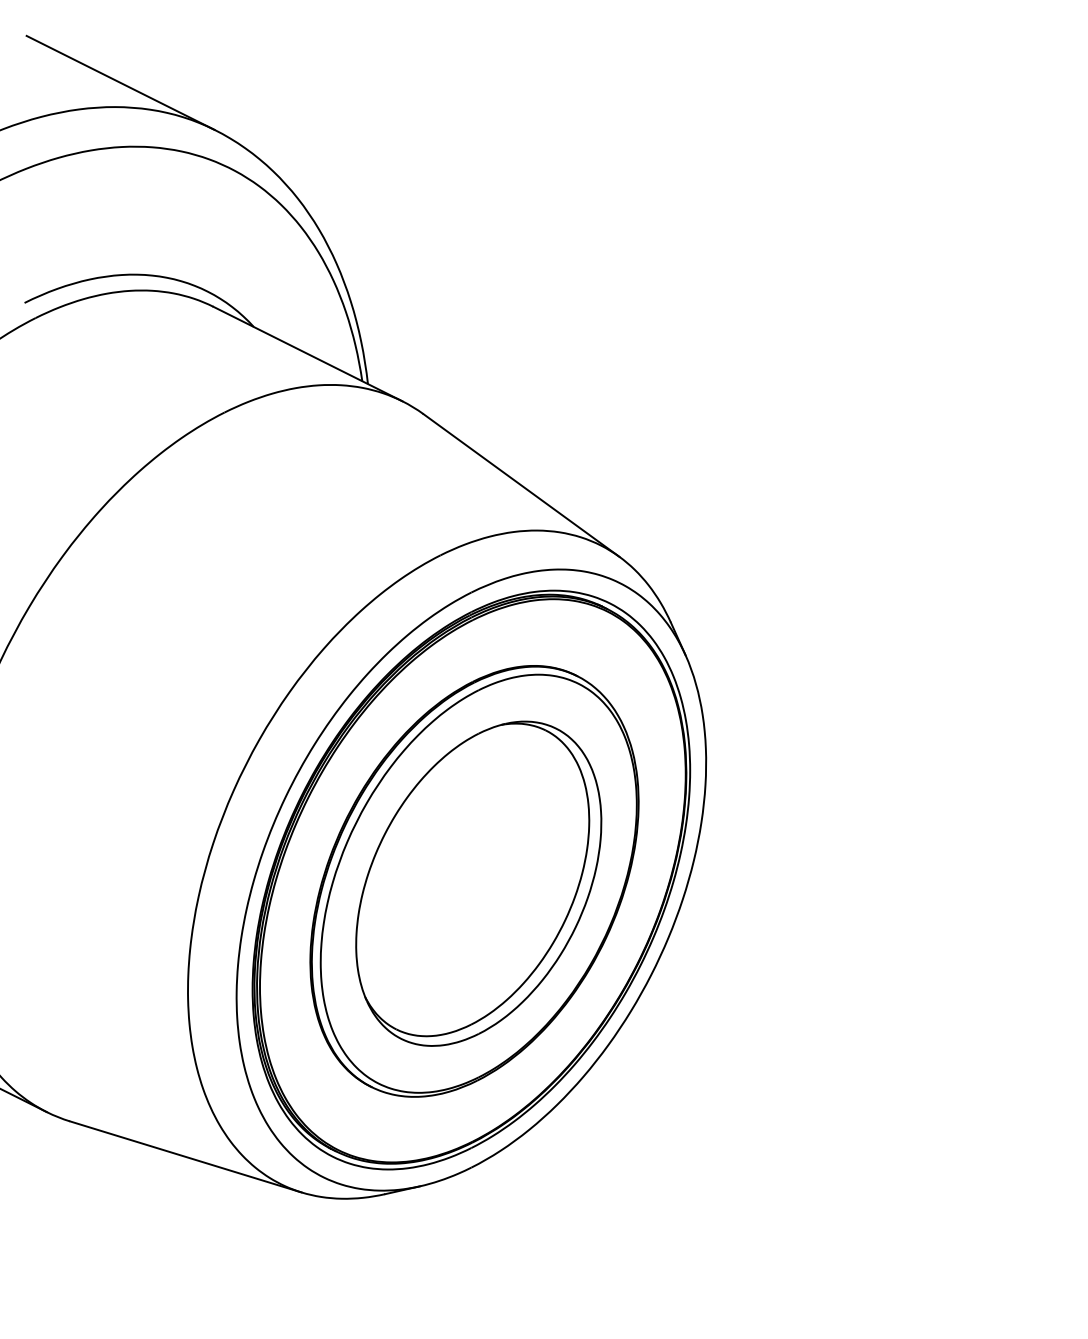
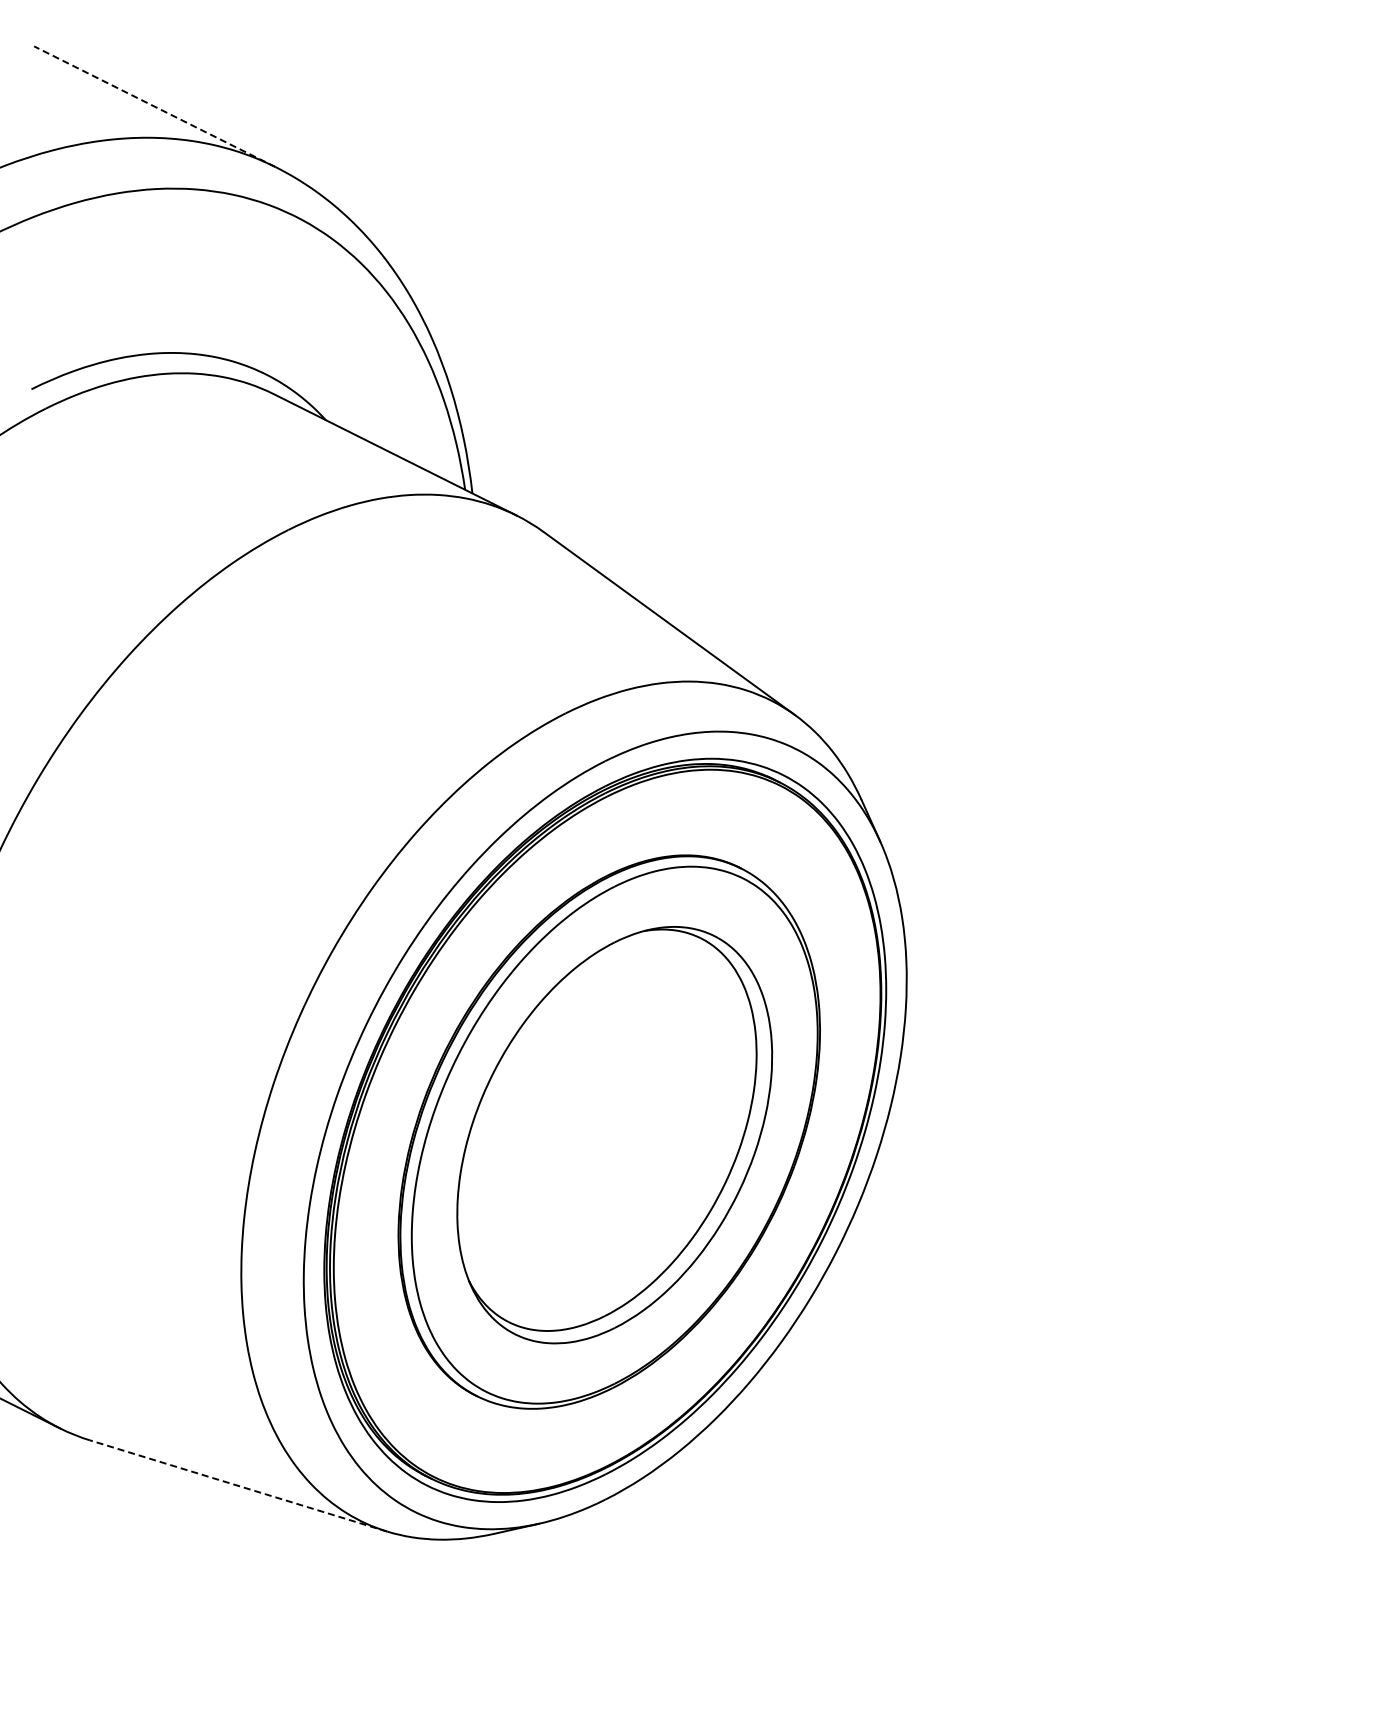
line: (120, 82) -> (154, 106), solid -> dashed
line: (185, 1156) -> (238, 1485), solid -> dashed

